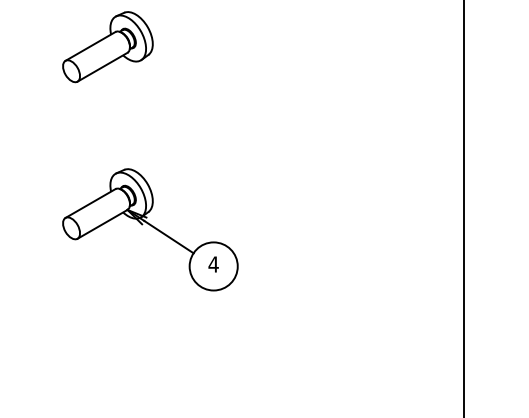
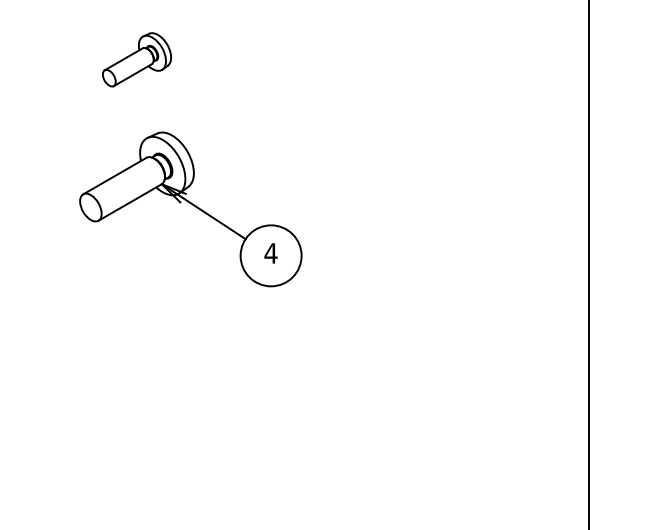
part: (107, 46) -> (136, 59), size x0.6
part: (150, 229) -> (190, 209), moved

